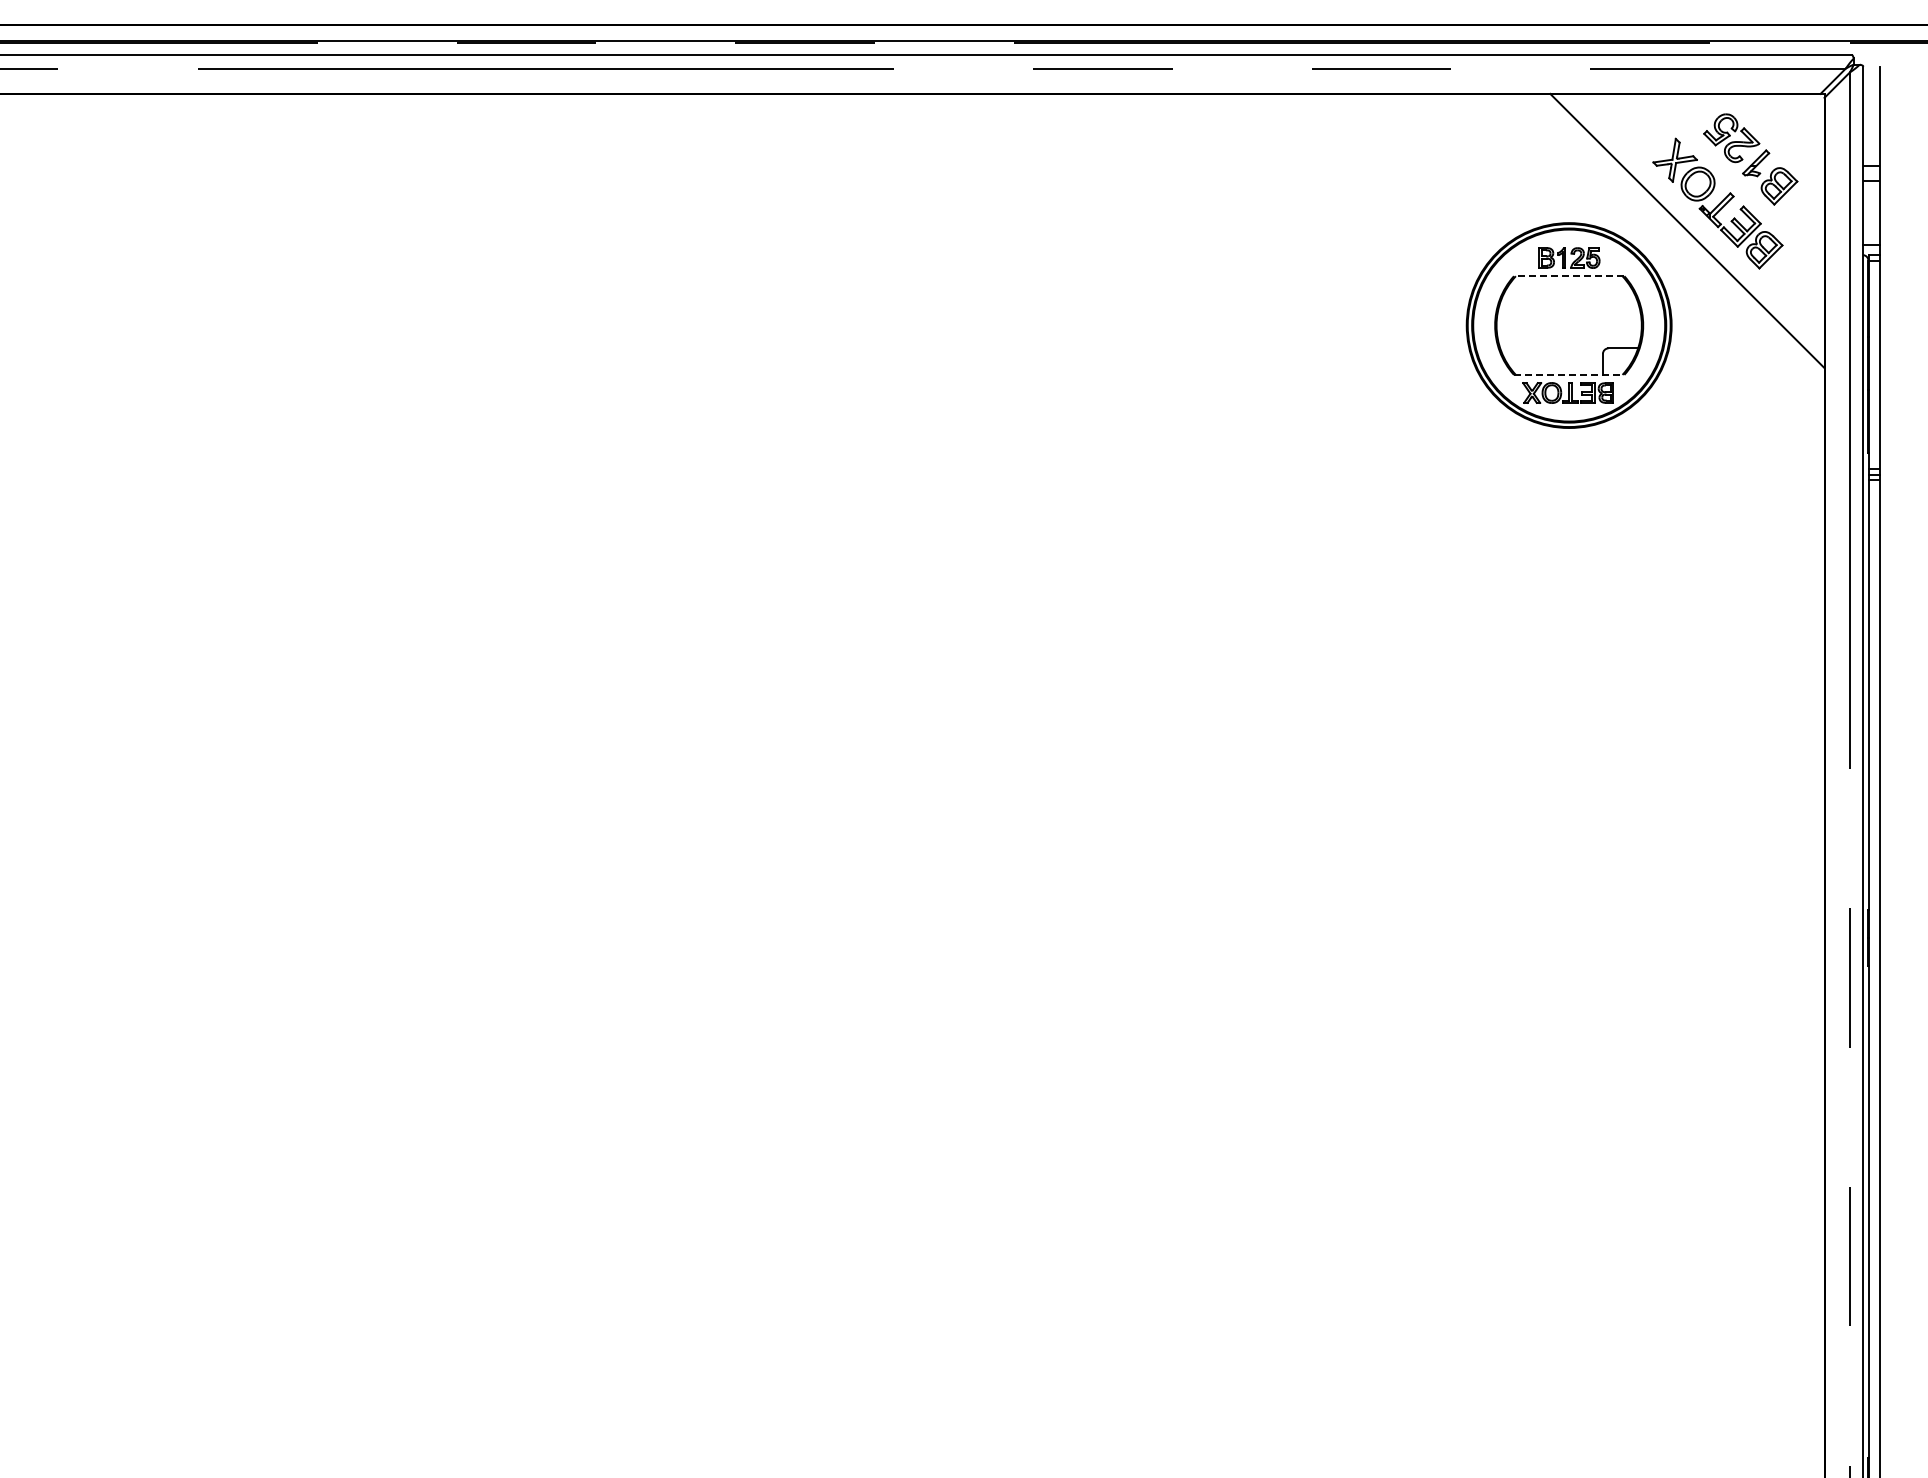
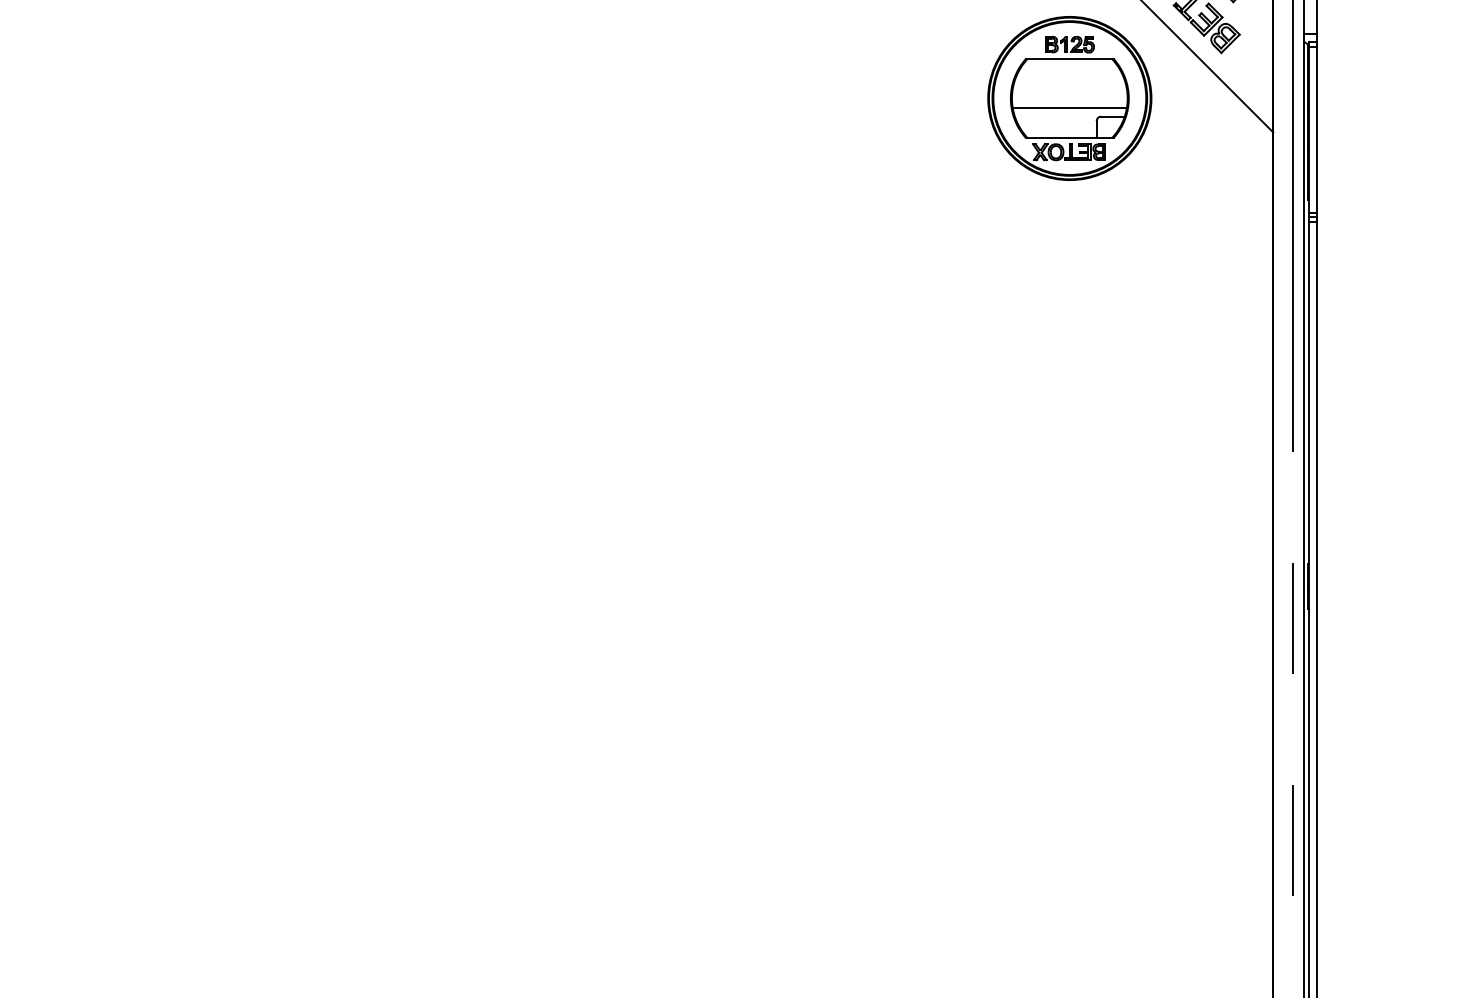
line: (1568, 276) -> (1069, 59), dashed -> solid
line: (1568, 338) -> (1069, 108), added
line: (1569, 374) -> (1070, 137), dashed -> solid

